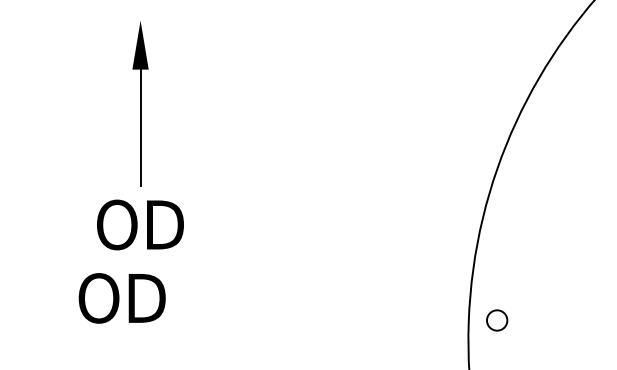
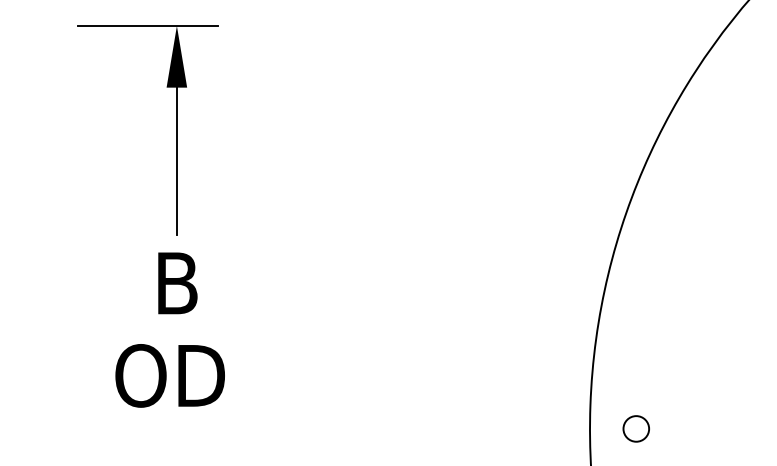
line: (117, 20) -> (147, 25), added
text: (140, 224) -> (176, 282), OD -> B
text: (121, 298) -> (169, 376), moved
circle: (497, 320) -> (636, 428), moved

